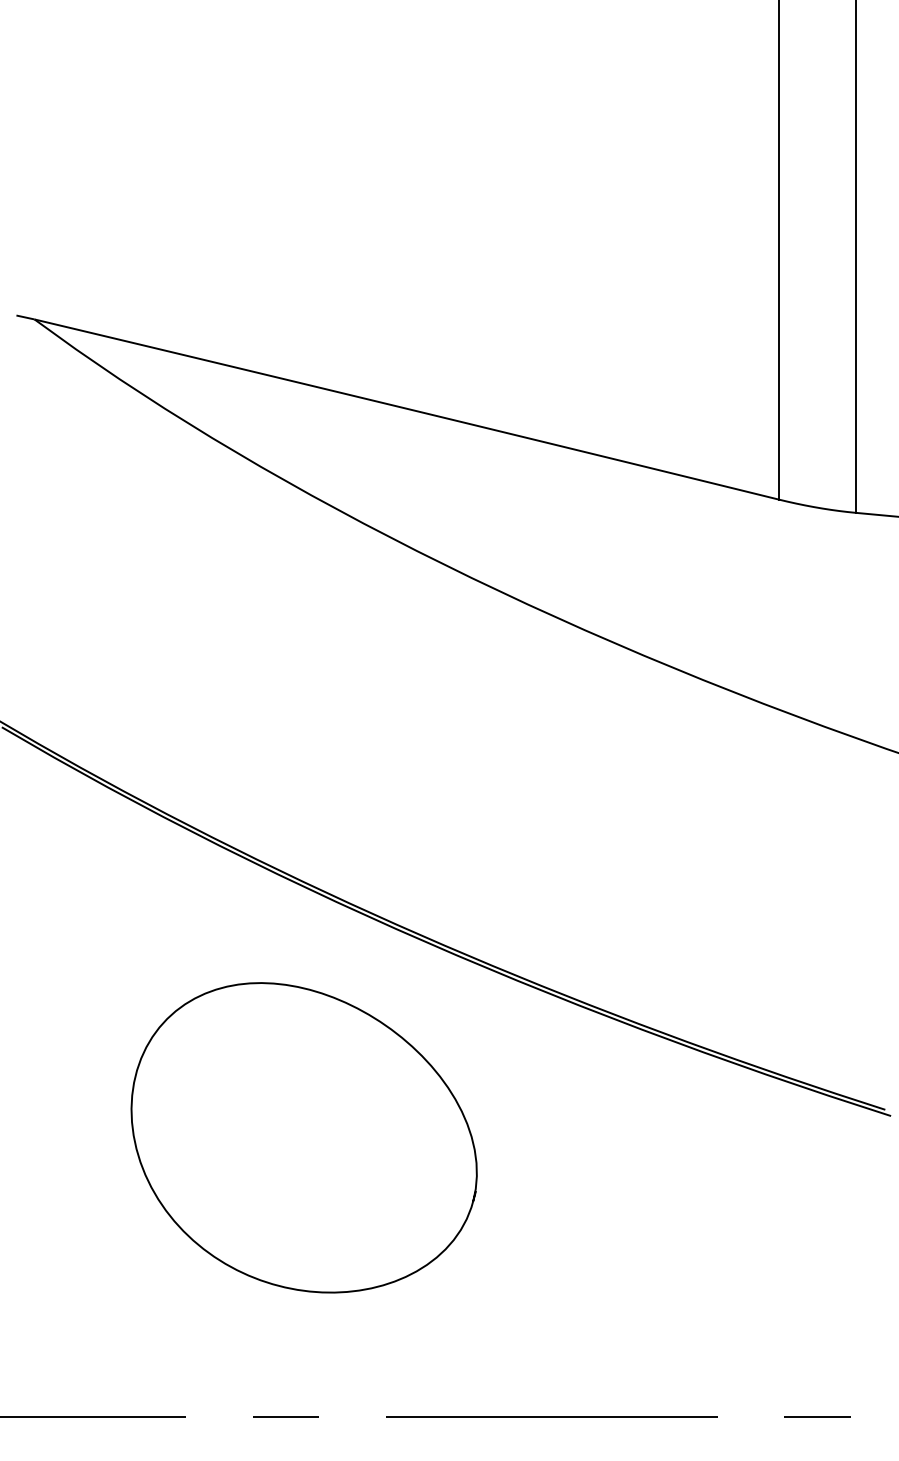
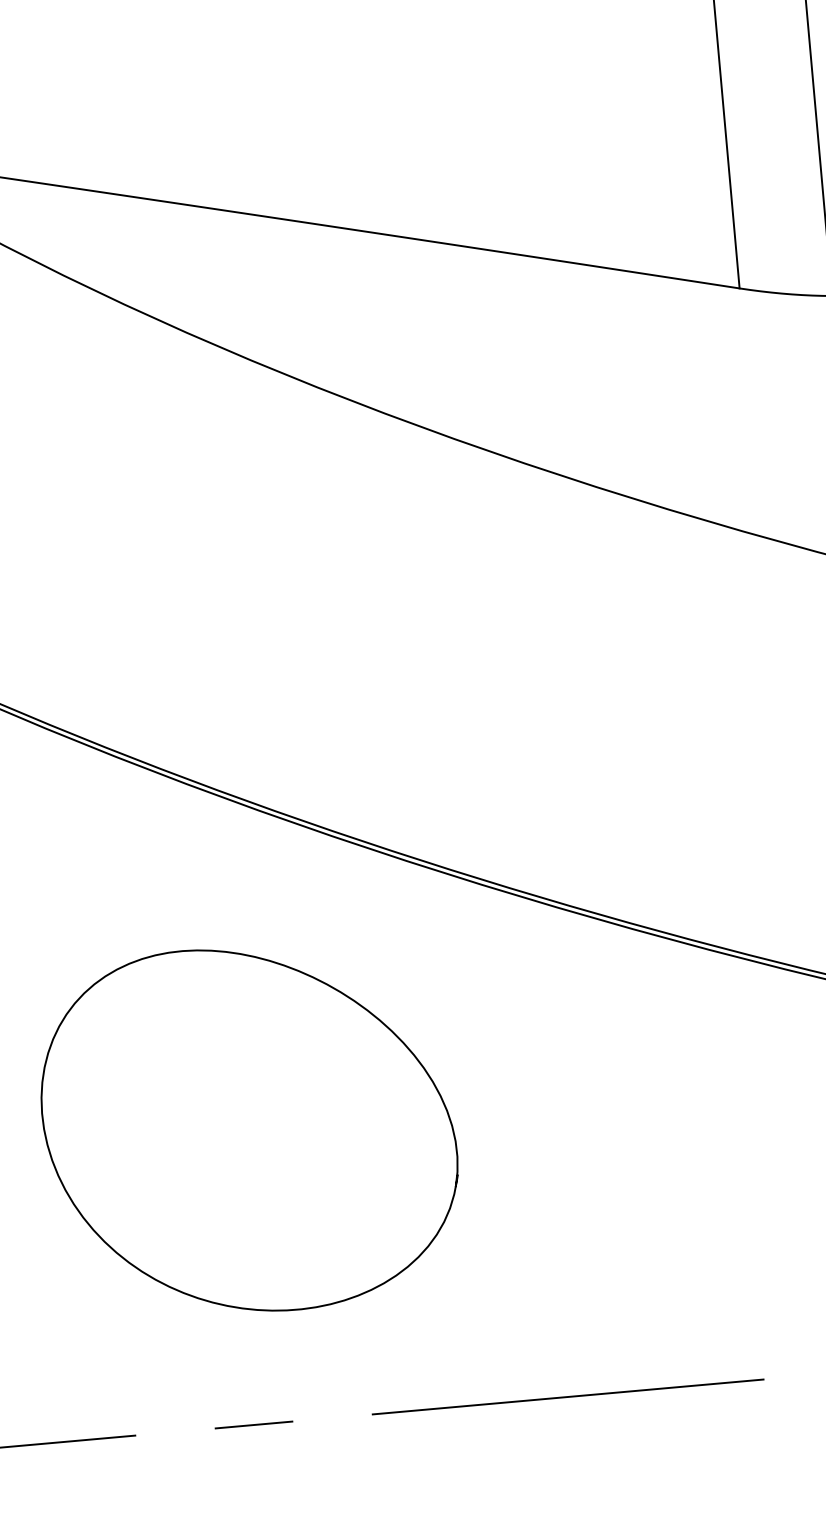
curve: (372, 1018) -> (317, 981), moved

